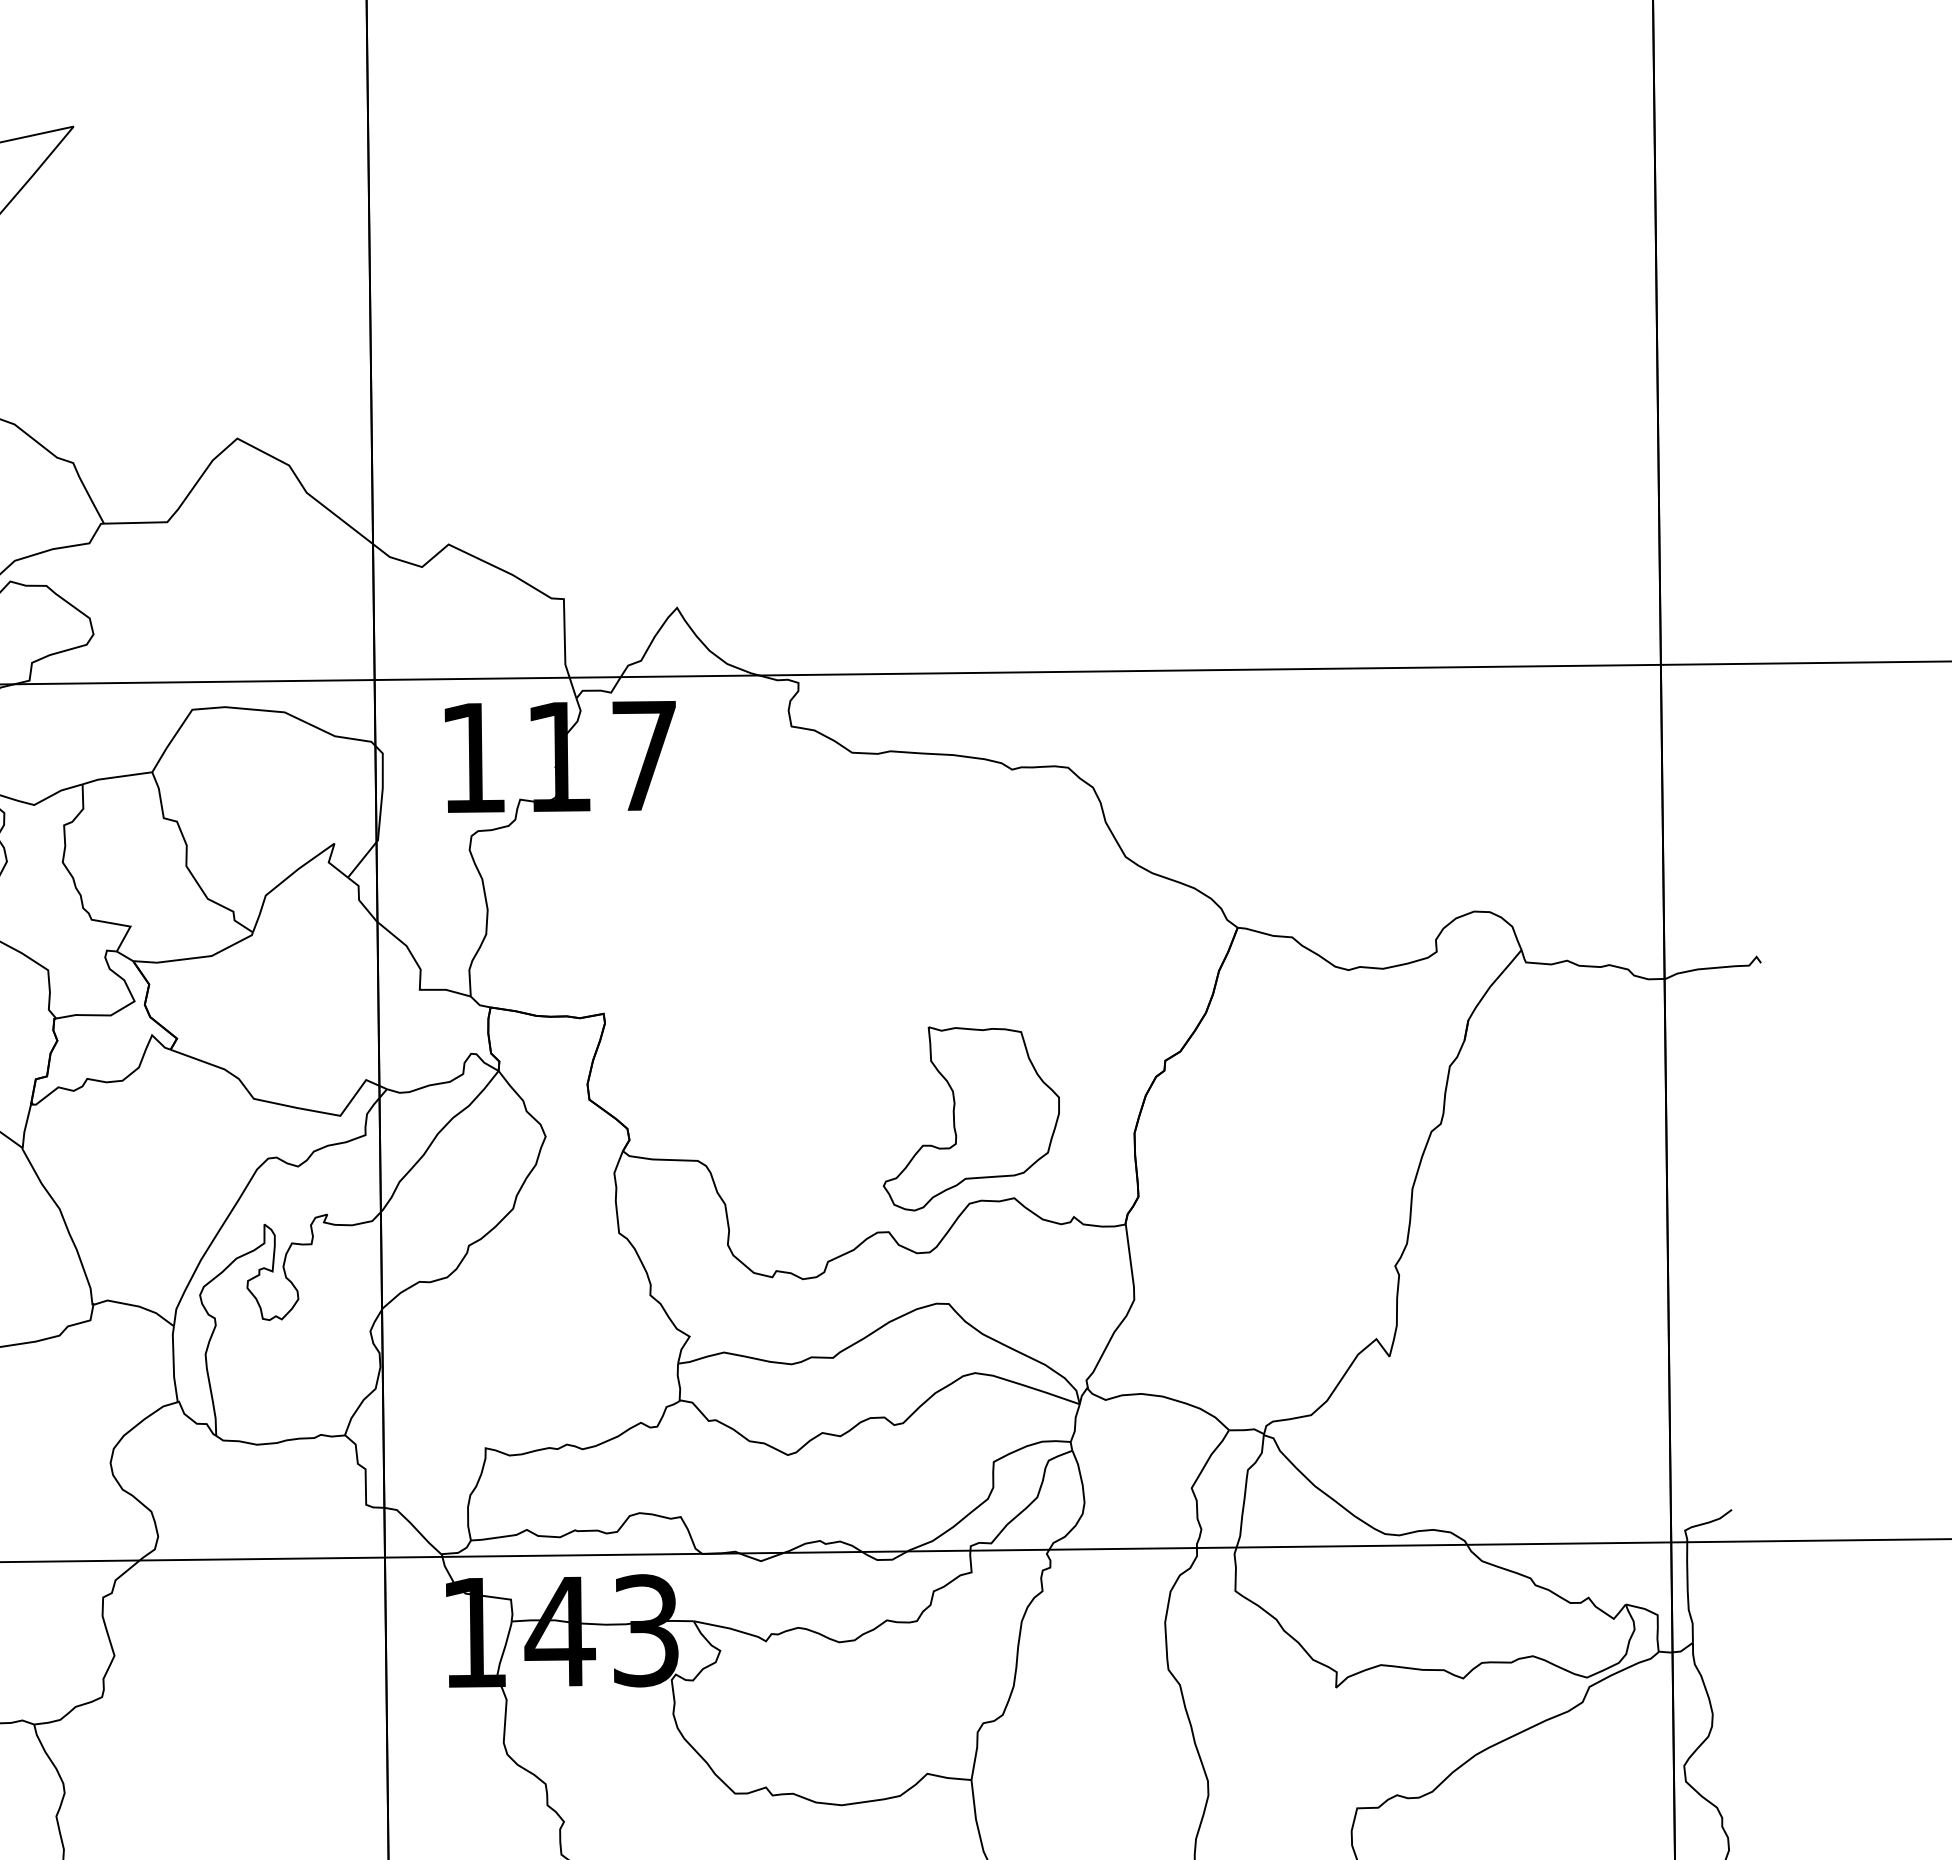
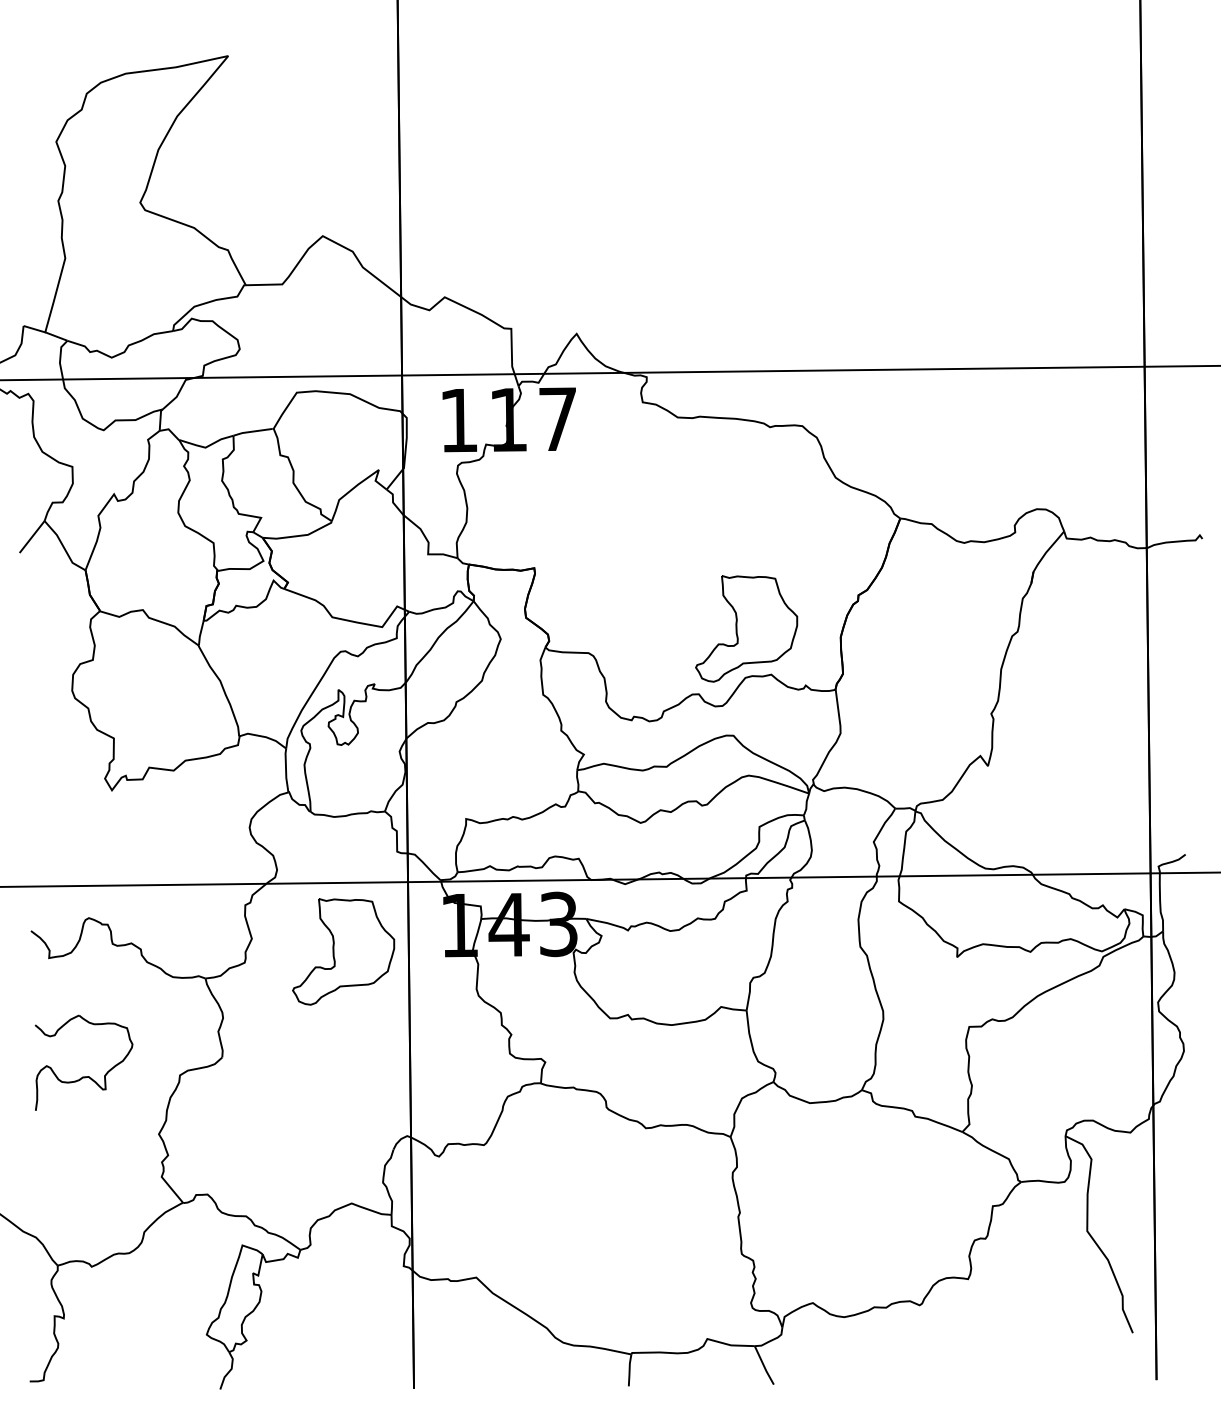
part: (273, 1677) -> (343, 951), added

